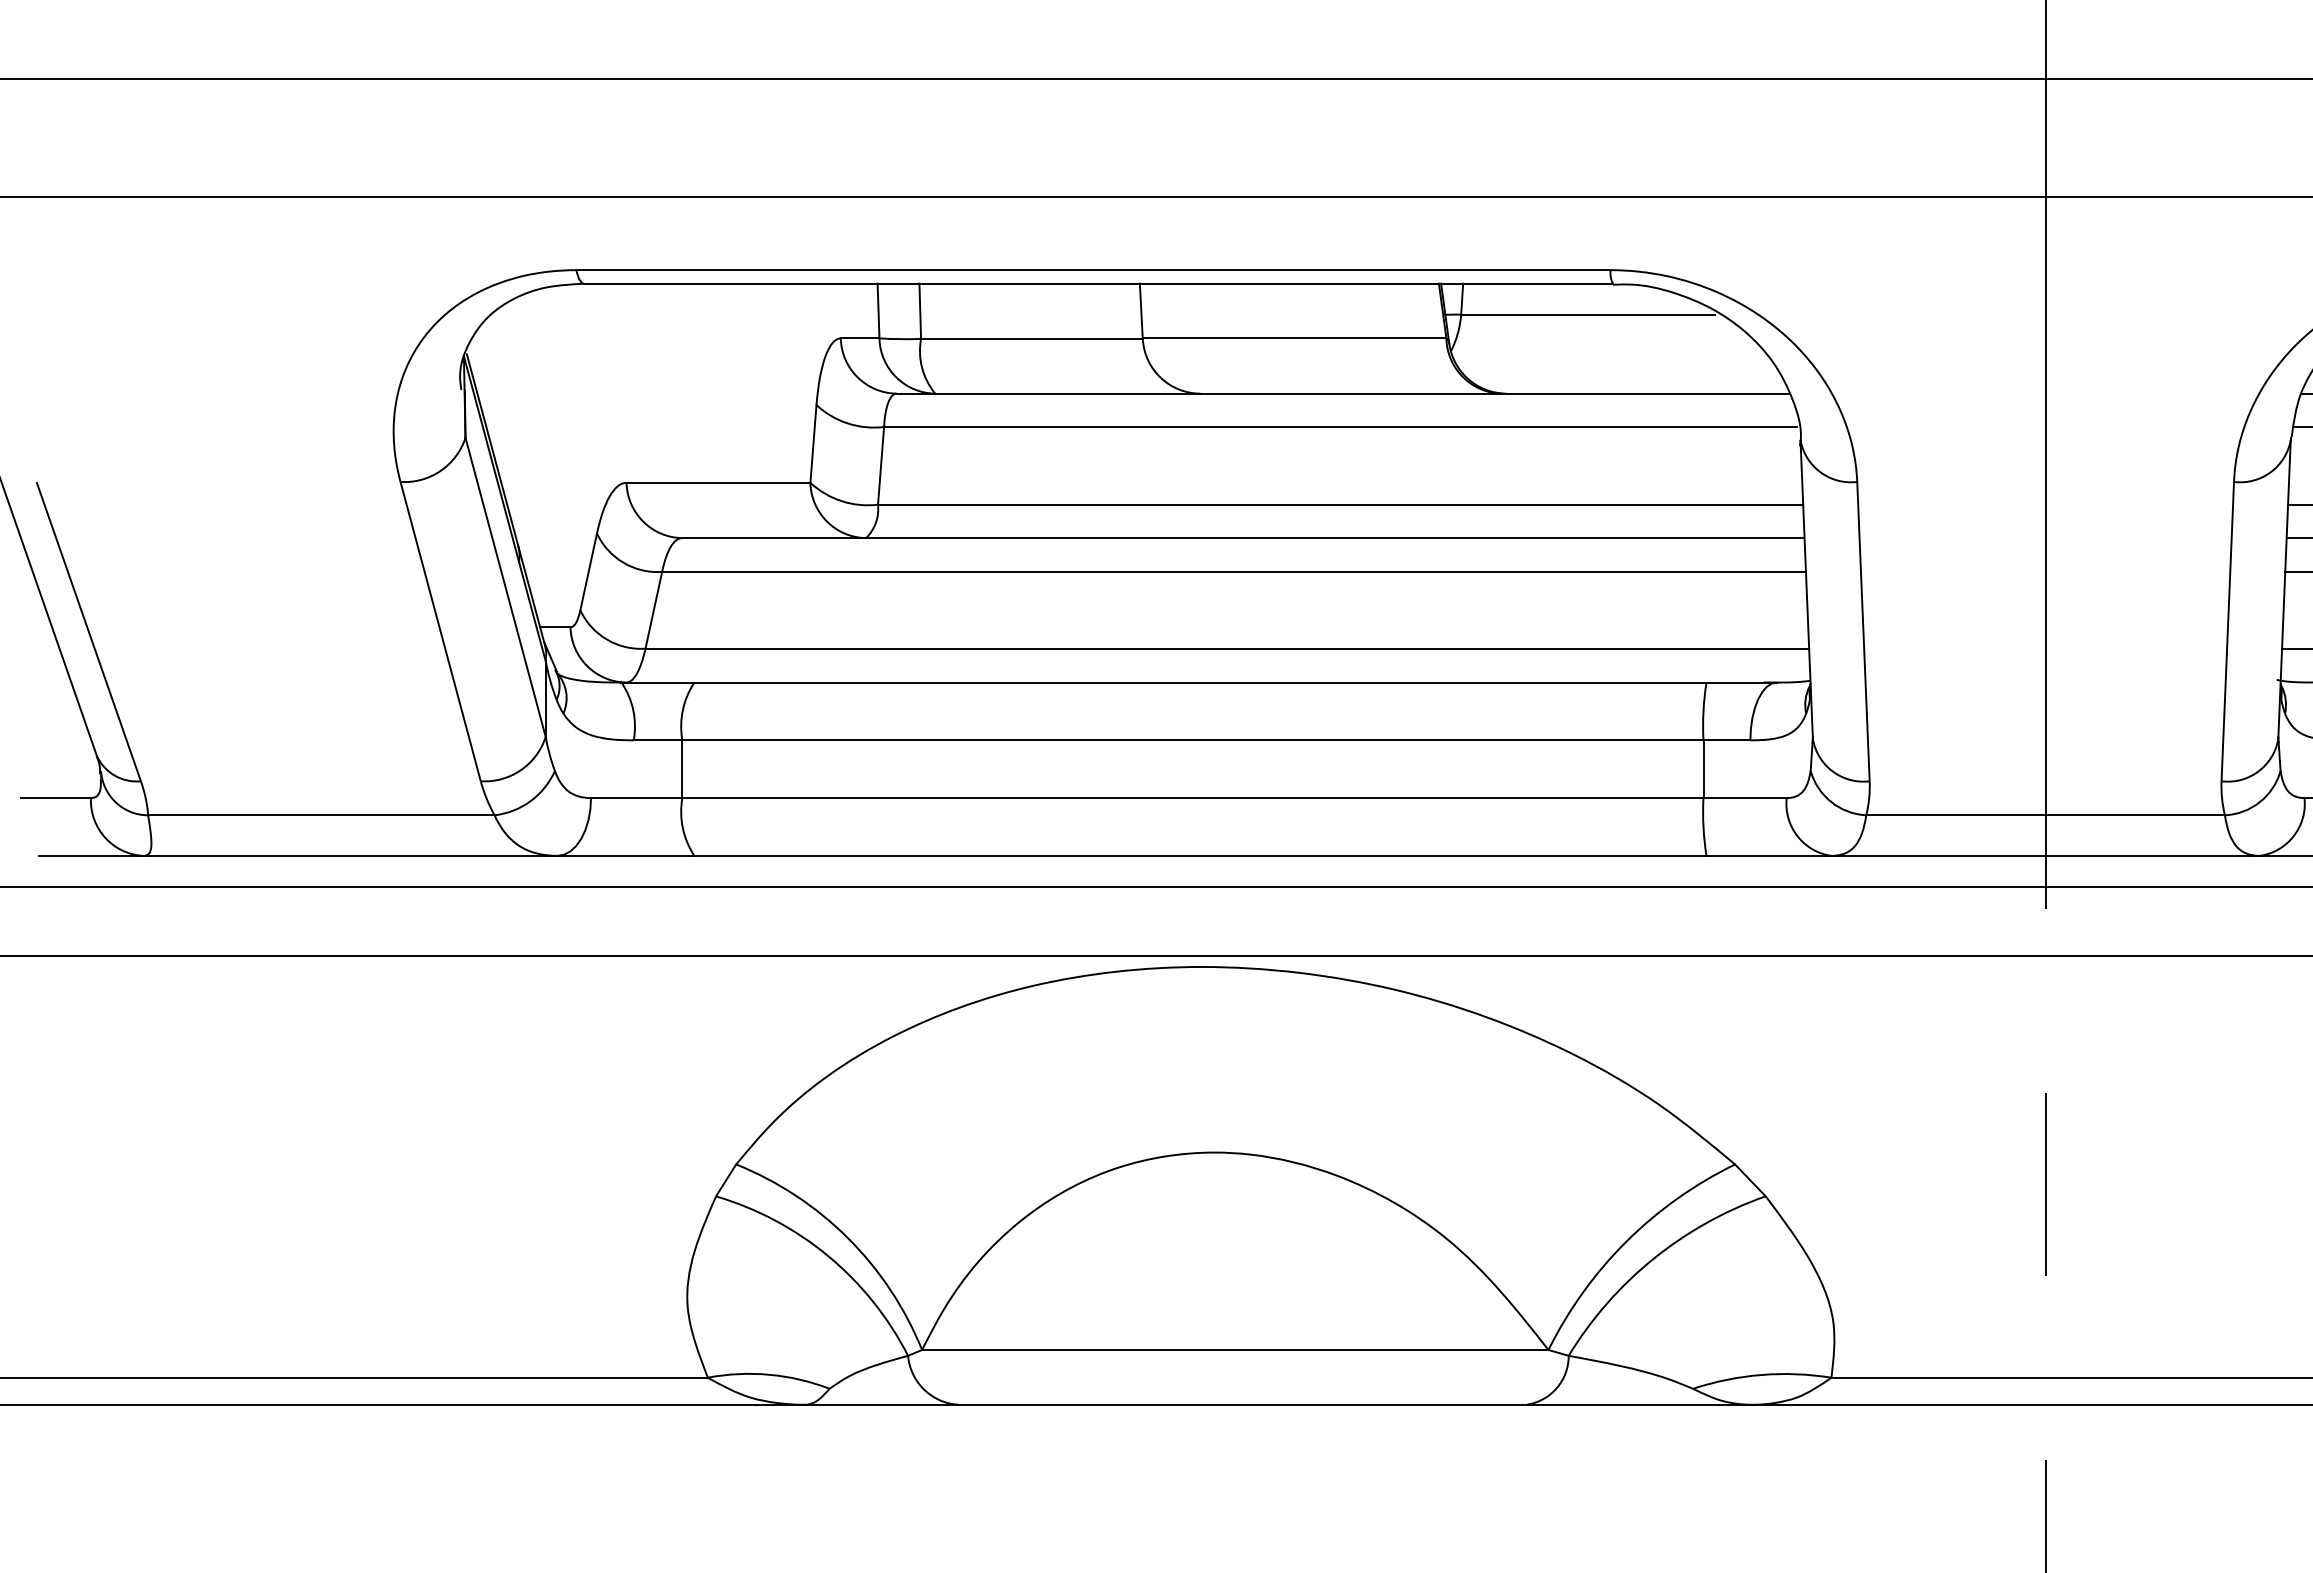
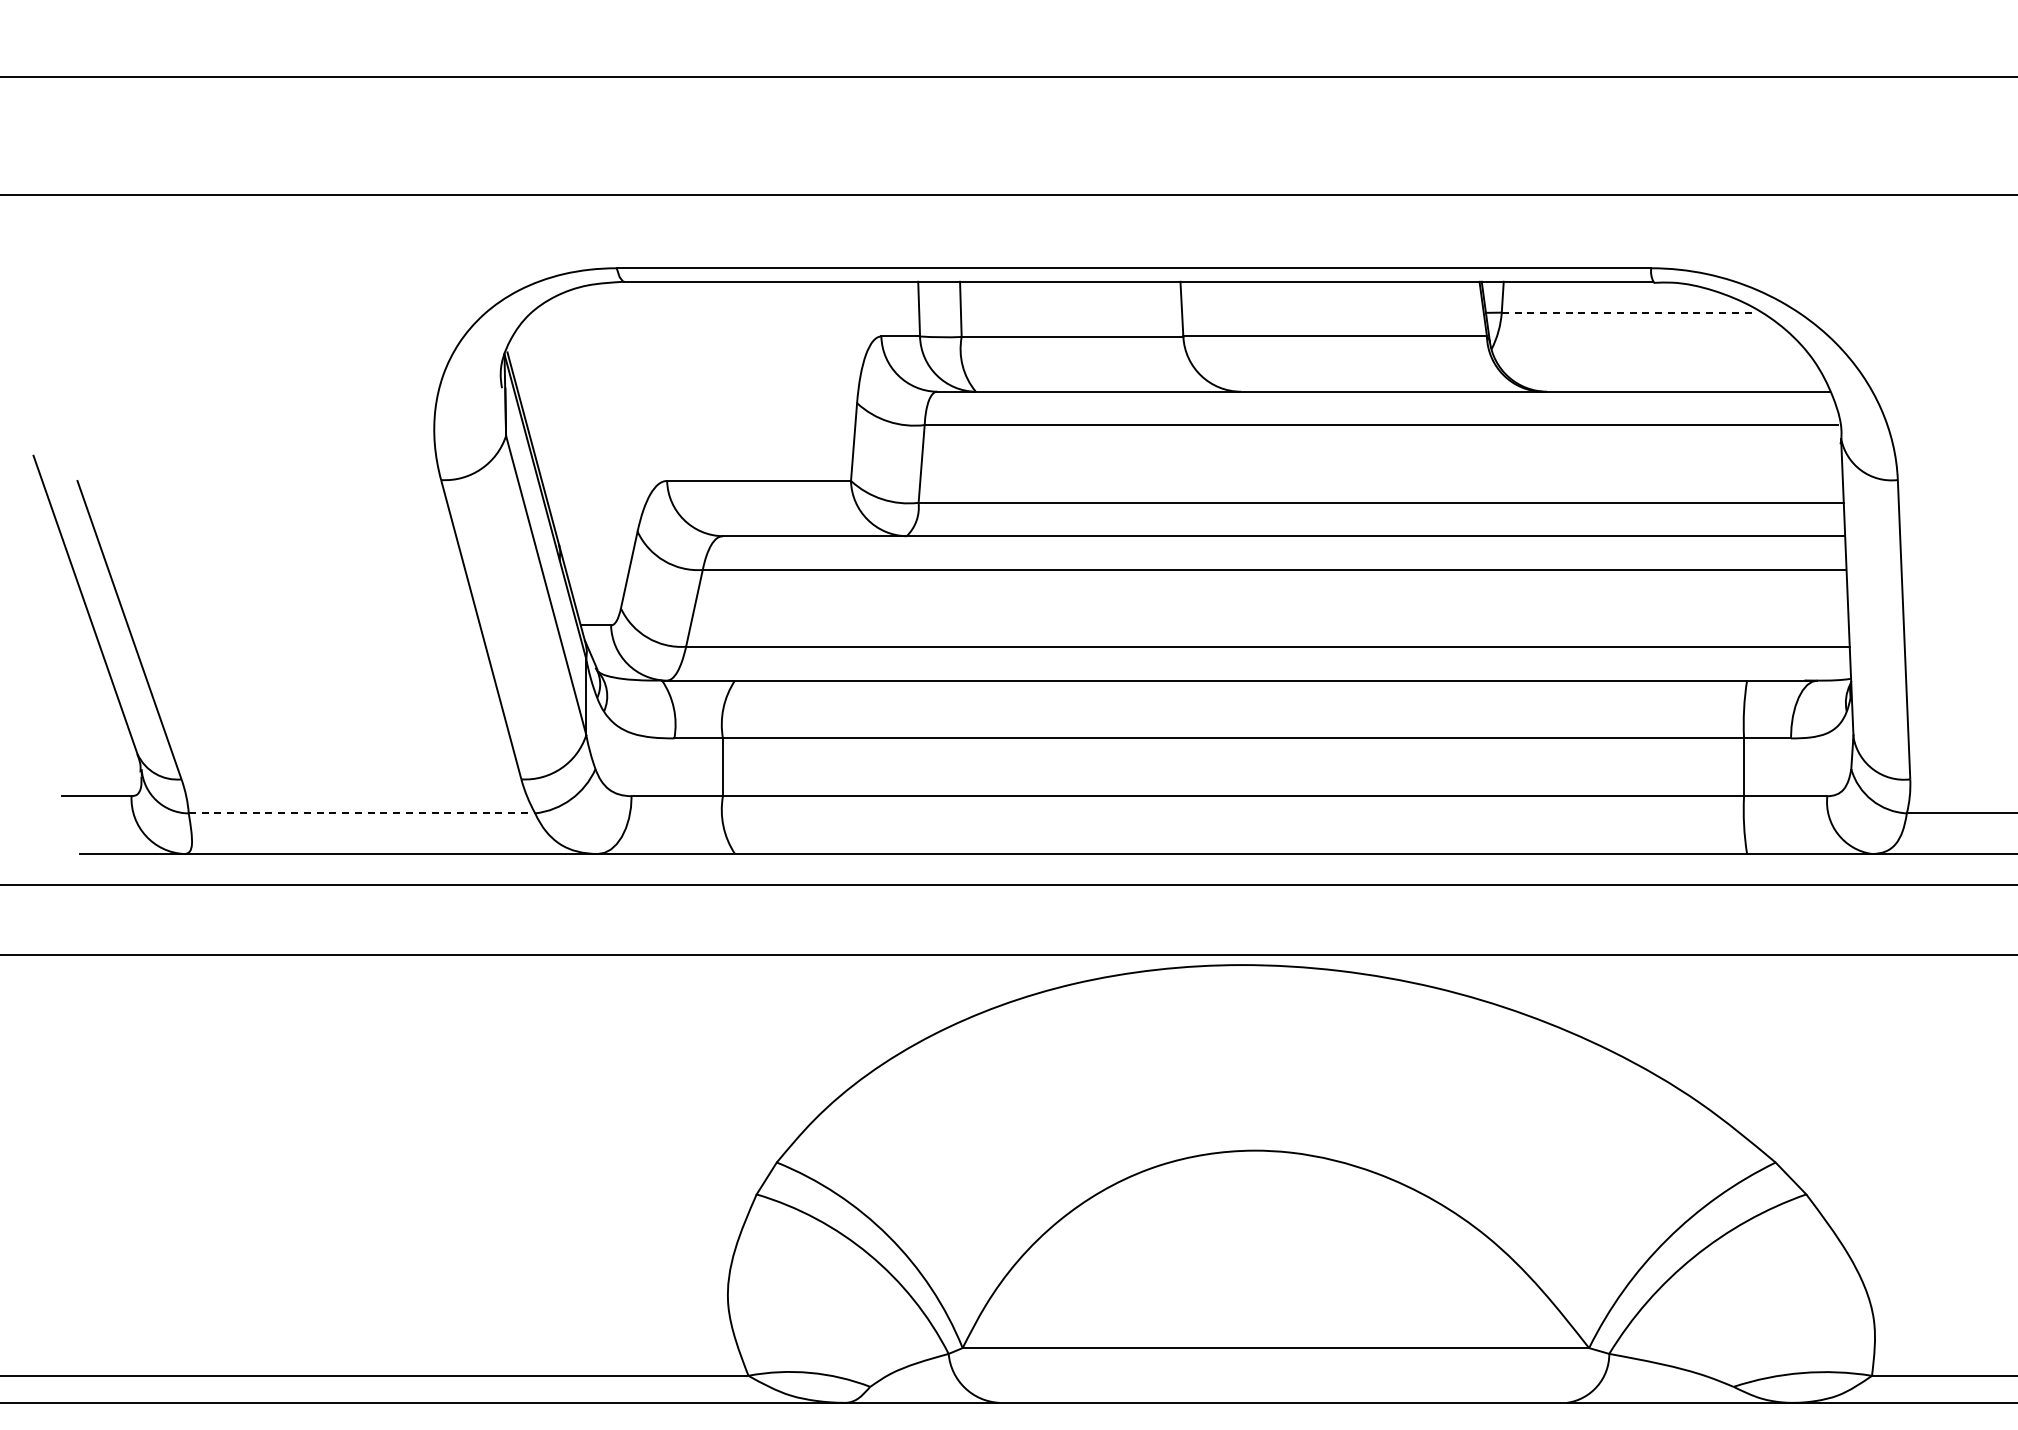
line: (1587, 314) -> (1628, 312), solid -> dashed
line: (321, 815) -> (362, 813), solid -> dashed

